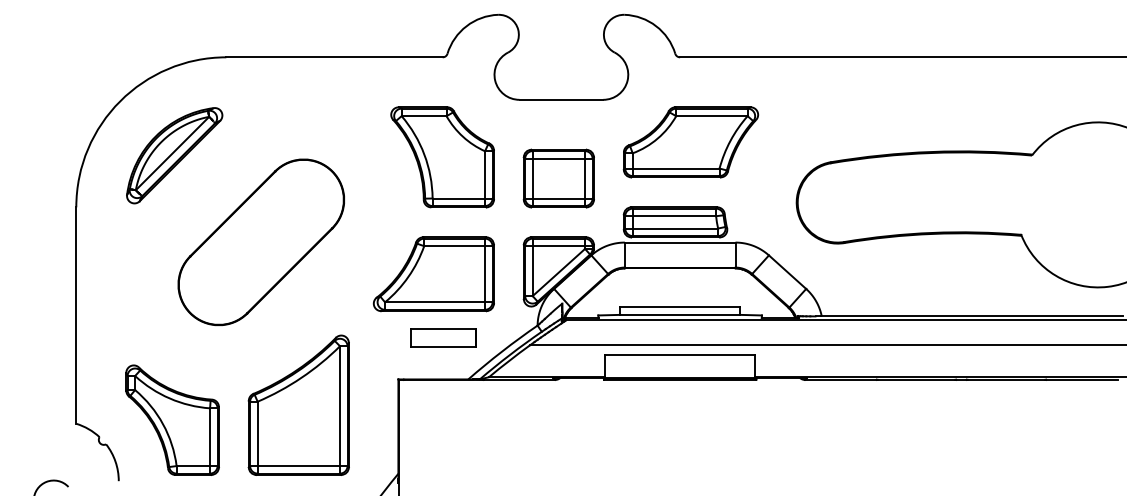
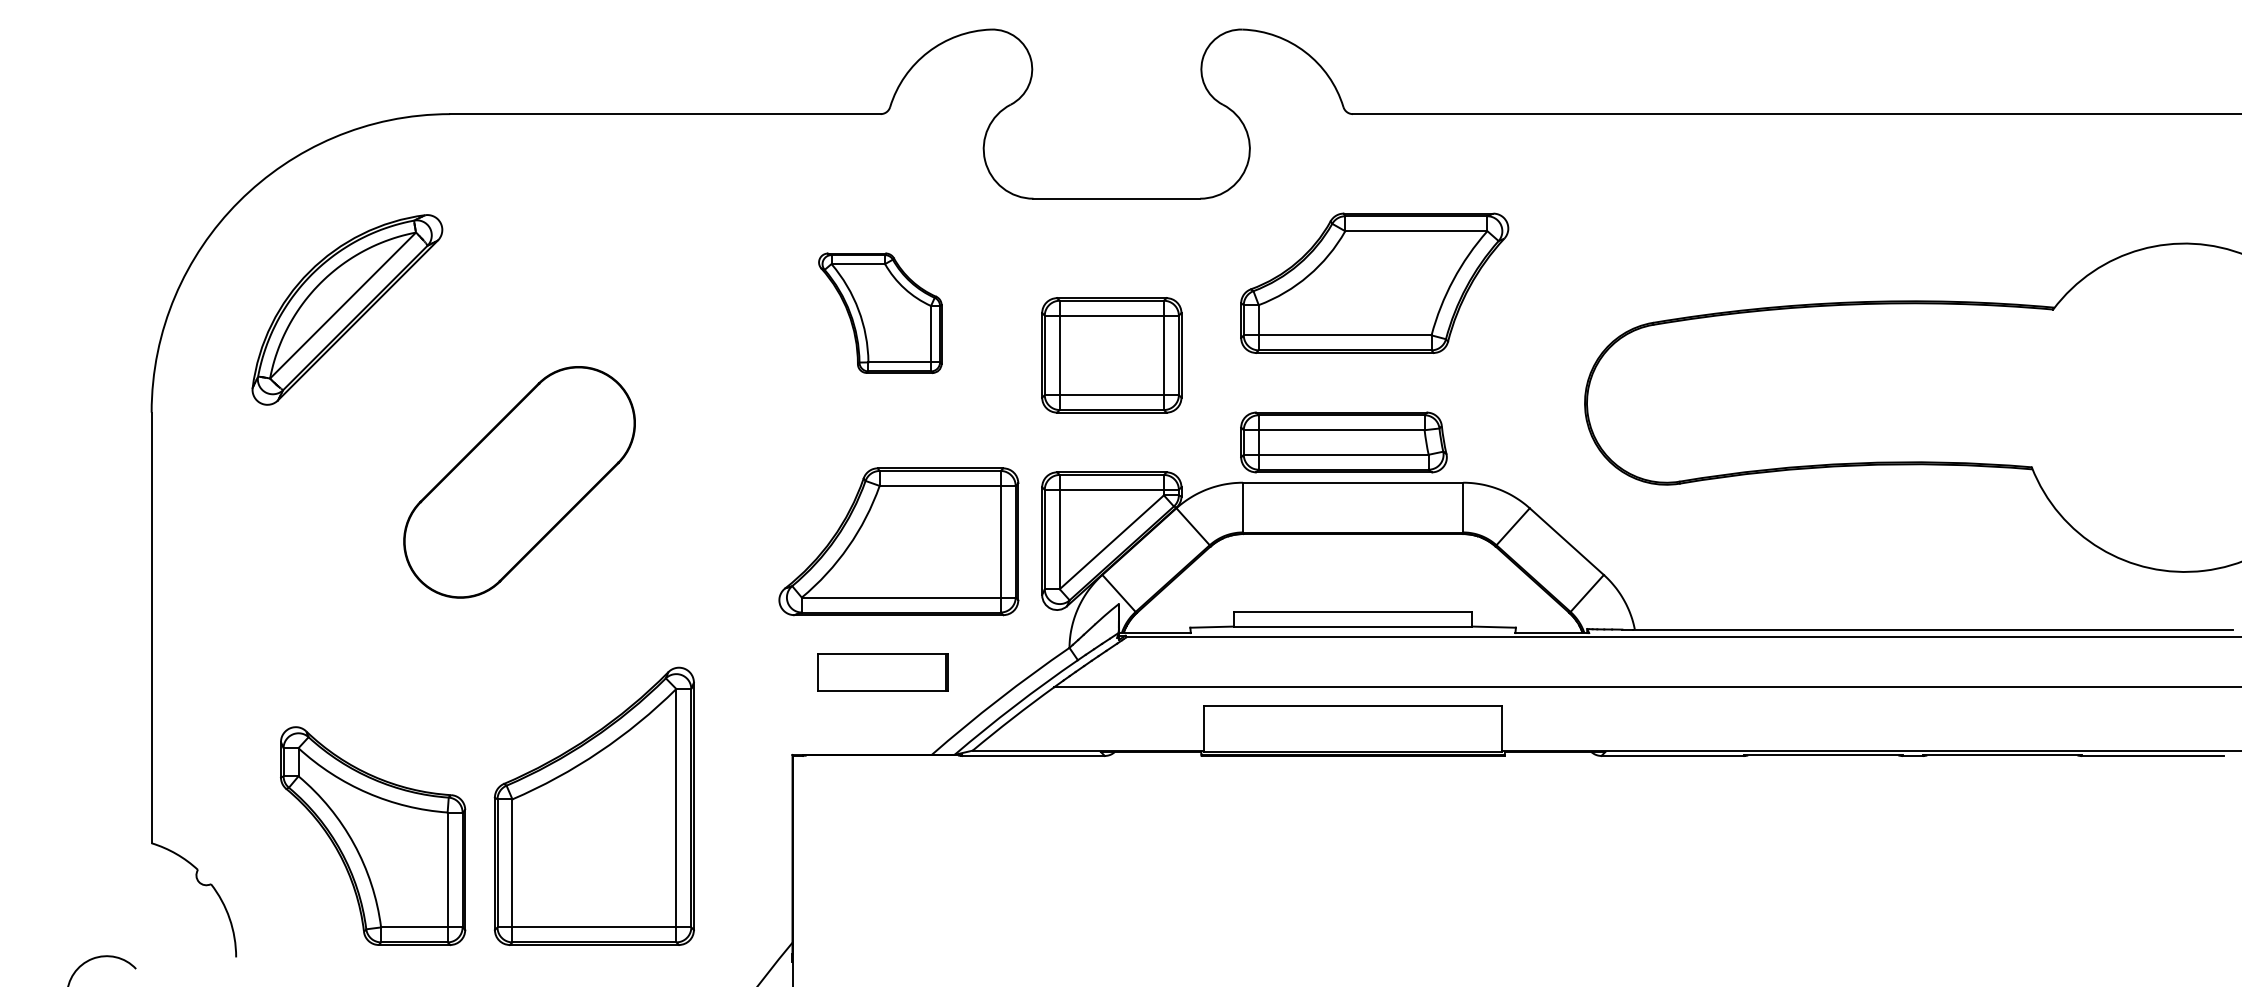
part: (442, 157) -> (880, 313), size x0.6
part: (260, 242) -> (518, 482), size x0.7
part: (433, 274) -> (898, 542), moved
part: (172, 419) -> (372, 834), moved

